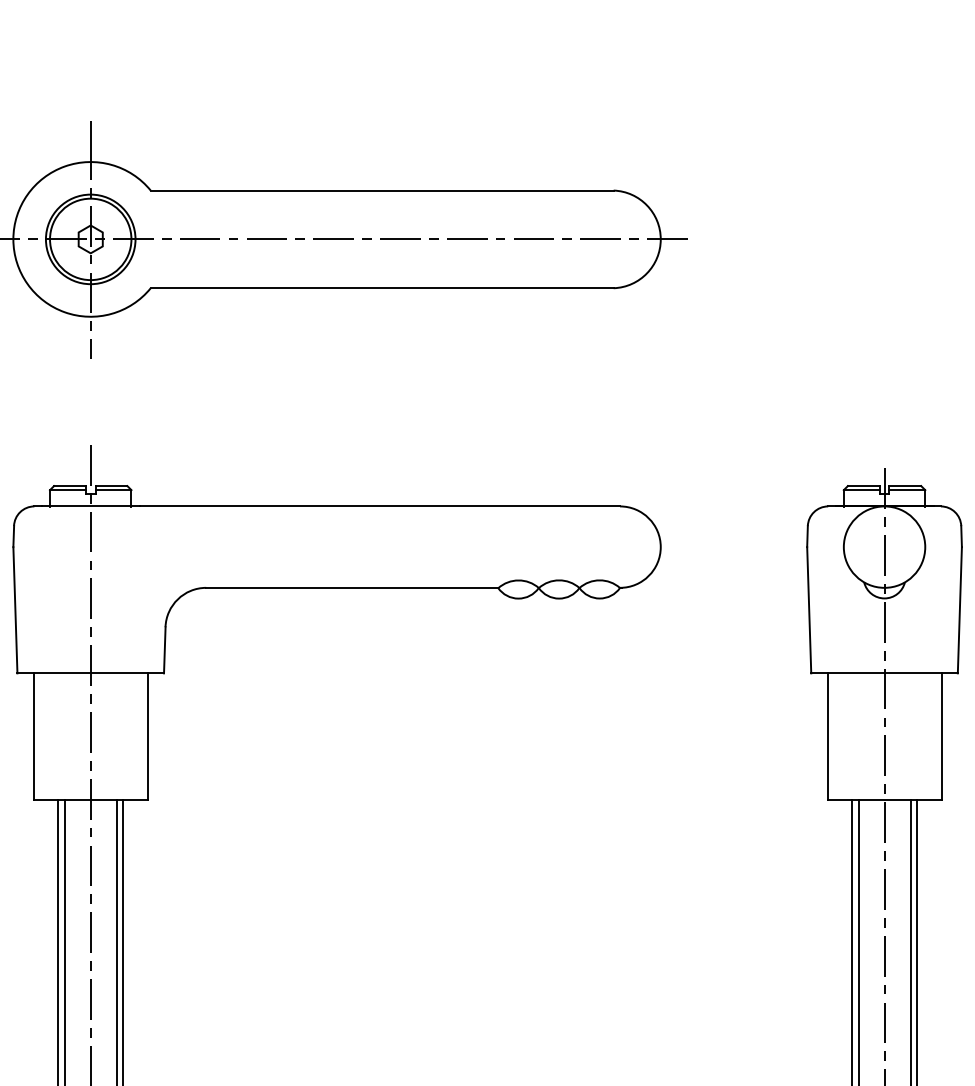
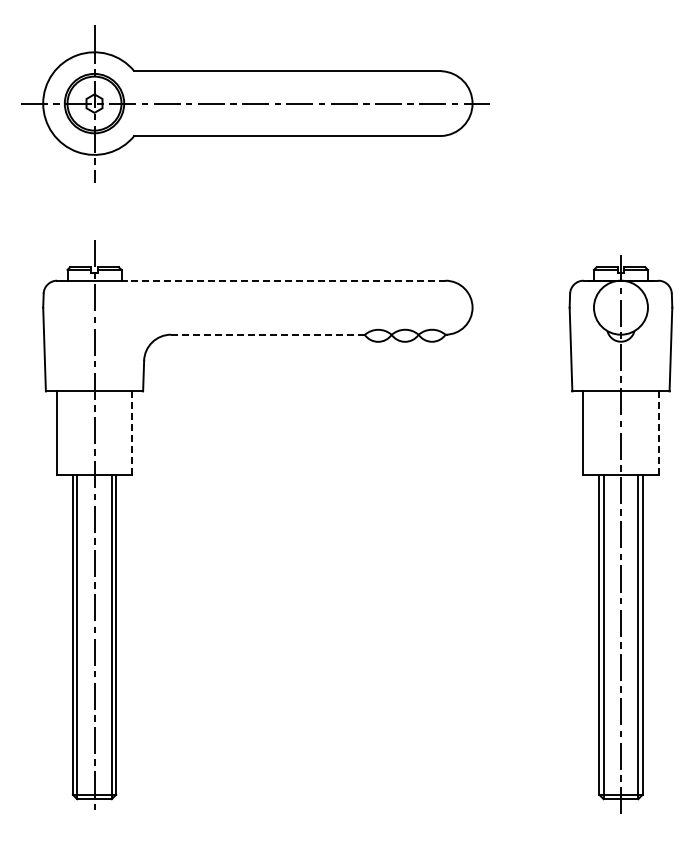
line: (378, 506) -> (285, 280), solid -> dashed
line: (351, 587) -> (267, 334), solid -> dashed
line: (148, 736) -> (132, 433), solid -> dashed
line: (941, 736) -> (658, 433), solid -> dashed

